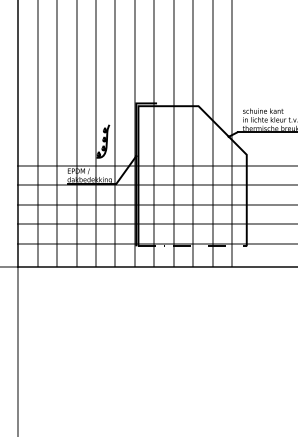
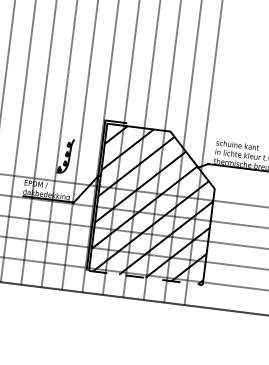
hatch: (192, 176) -> (154, 204), added

